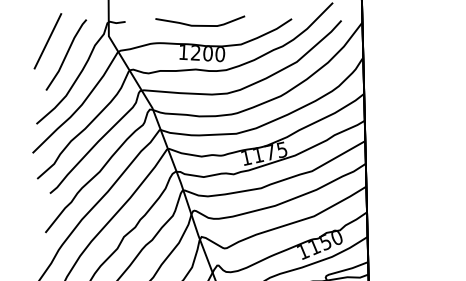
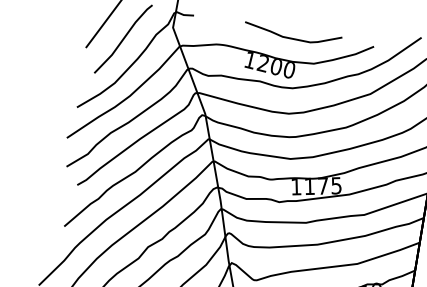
curve: (198, 24) -> (290, 36), moved

